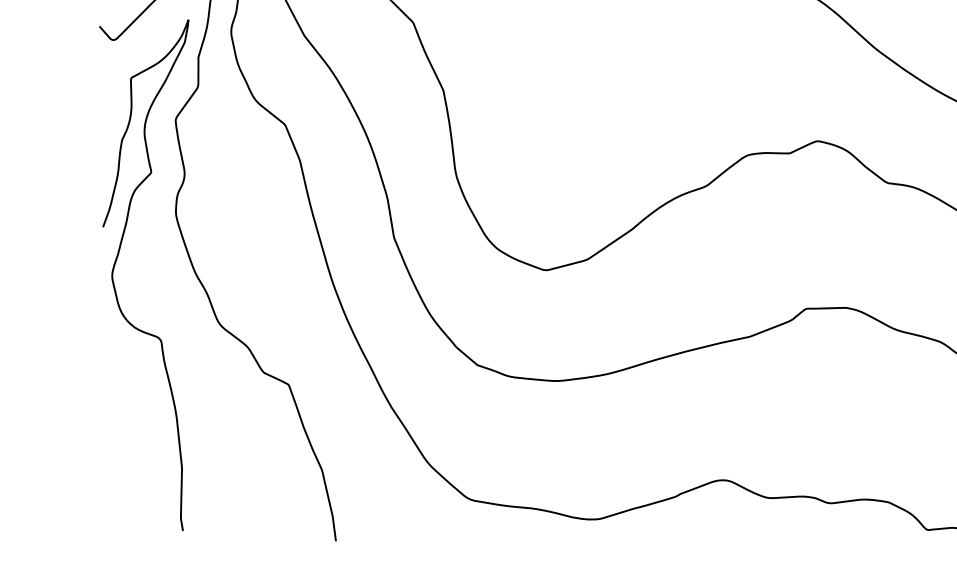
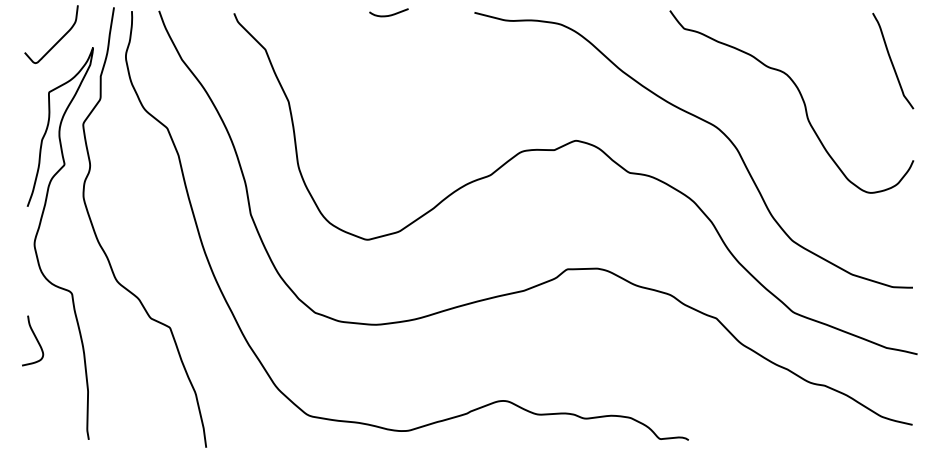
curve: (113, 400) -> (35, 339), added

